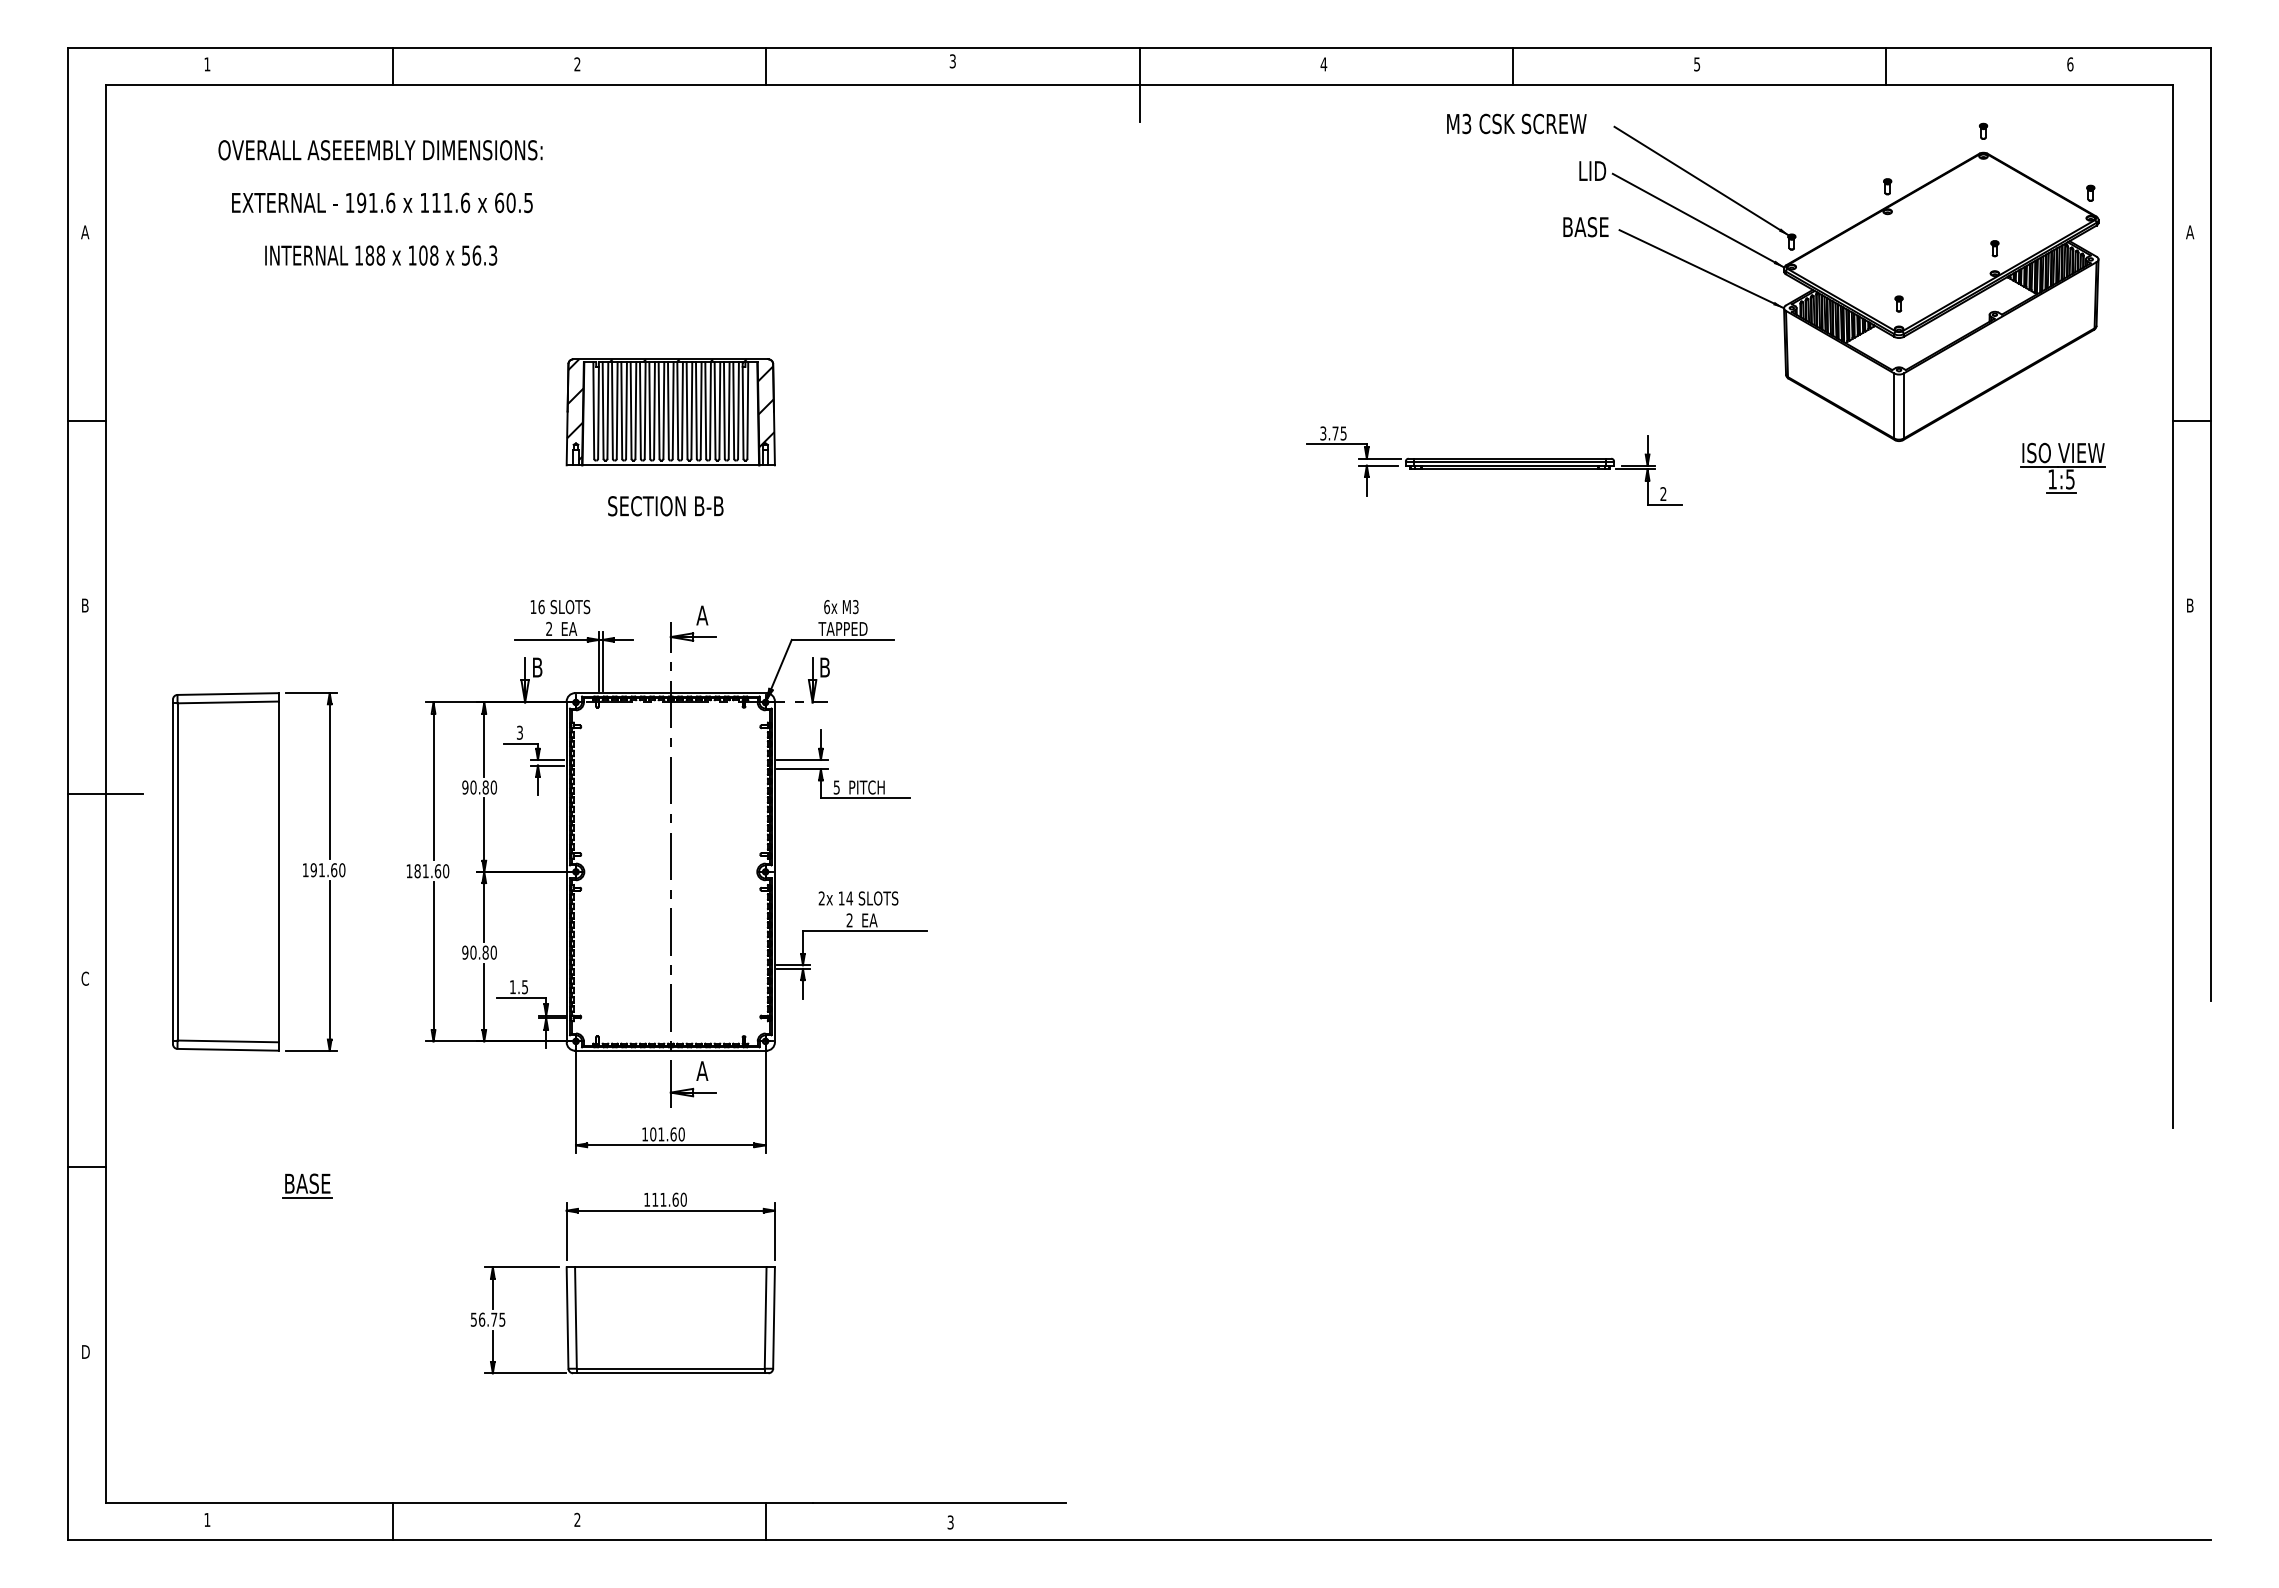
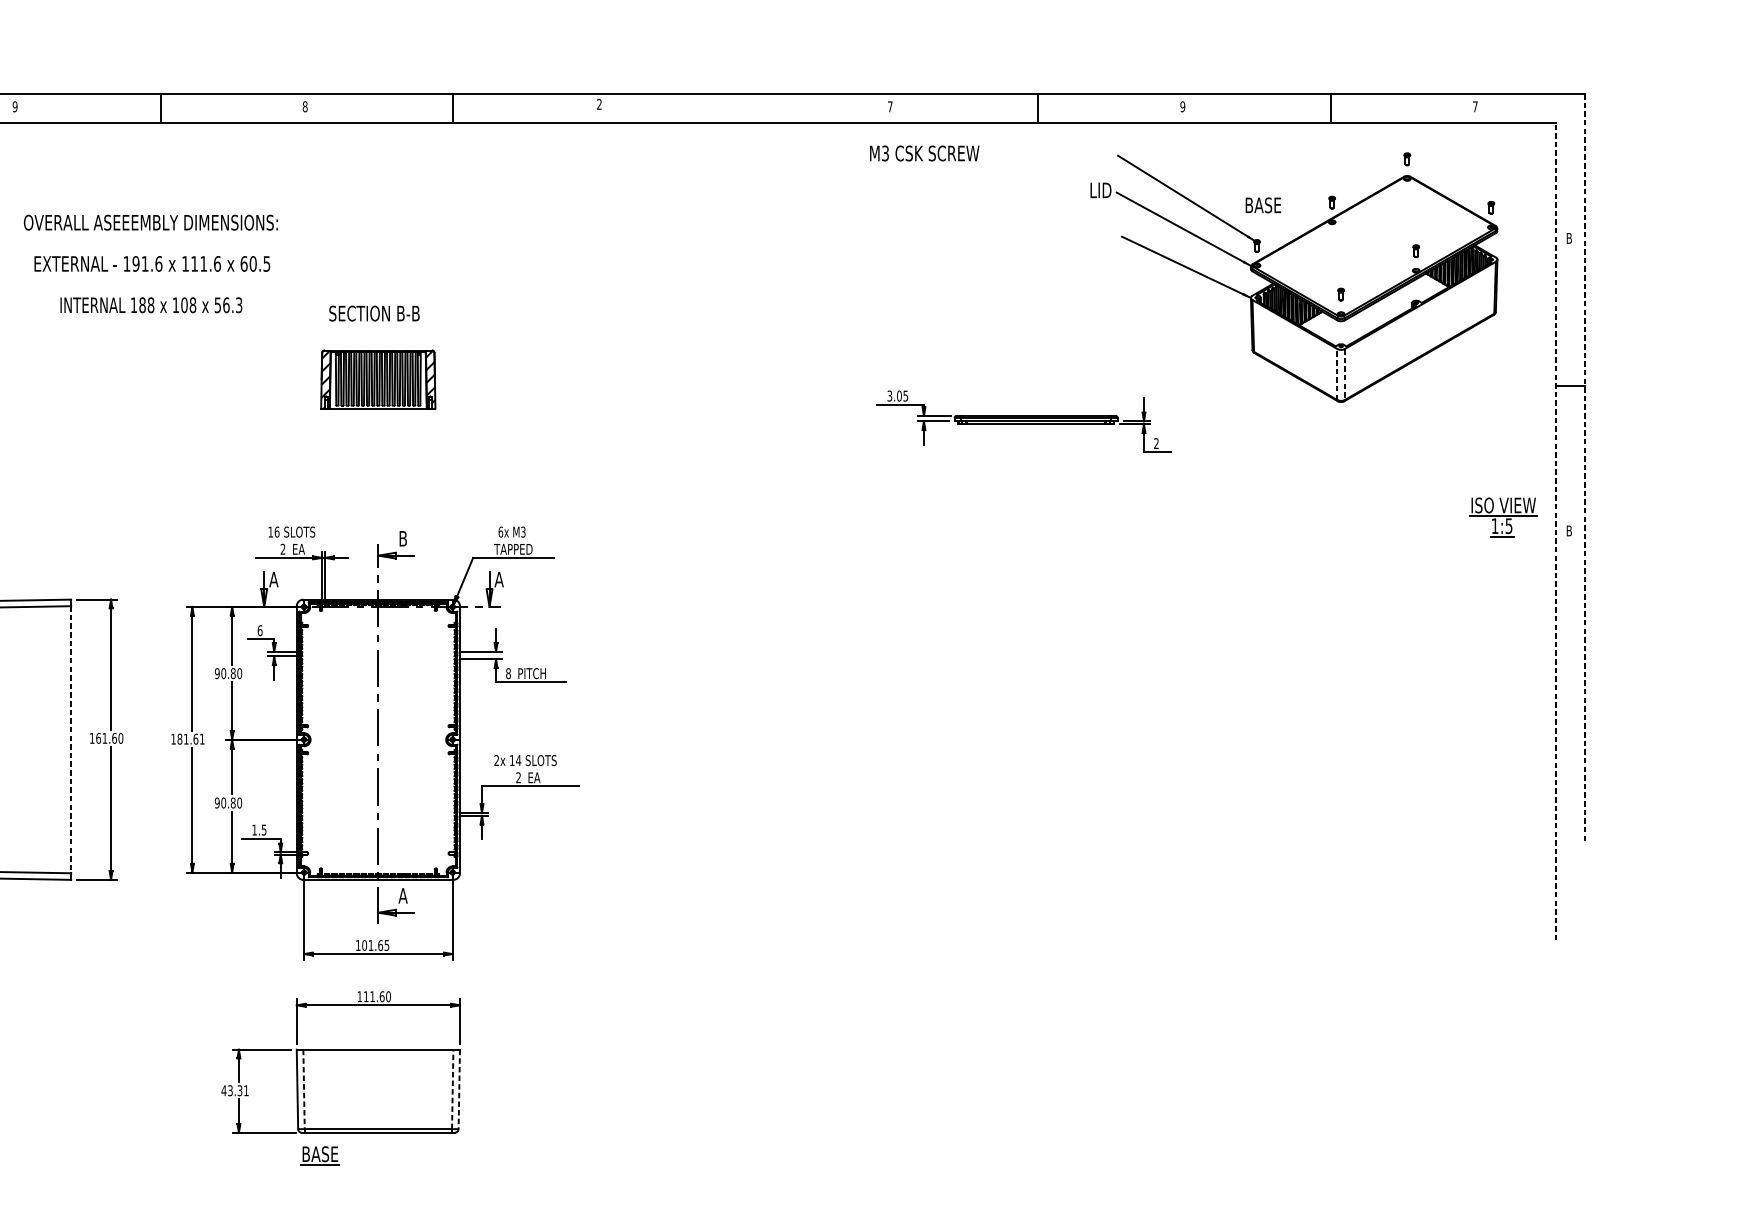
text: (952, 61) -> (599, 104), 3 -> 2
text: (207, 64) -> (15, 106), 1 -> 9
text: (577, 64) -> (305, 106), 2 -> 8
text: (1323, 64) -> (889, 106), 4 -> 7
text: (1697, 64) -> (1183, 106), 5 -> 9
text: (2070, 64) -> (1475, 106), 6 -> 7
line: (1139, 84) -> (745, 122), removed
text: (1516, 123) -> (924, 153), moved
text: (380, 202) -> (150, 263), moved
text: (1585, 227) -> (1263, 205), moved
text: (2190, 232) -> (1569, 238), A -> B
line: (1894, 405) -> (1337, 374), solid -> dashed
line: (1903, 405) -> (1344, 374), solid -> dashed
part: (670, 412) -> (378, 379), size x0.7
text: (1335, 433) -> (899, 396), 3.75 -> 3.05
part: (2062, 467) -> (1502, 516), moved
text: (665, 506) -> (374, 313), moved
line: (2210, 524) -> (1585, 467), solid -> dashed
line: (2173, 606) -> (1556, 531), solid -> dashed
text: (702, 615) -> (403, 538), A -> B
text: (537, 667) -> (273, 579), B -> A
text: (824, 667) -> (498, 579), B -> A
text: (519, 732) -> (259, 630), 3 -> 6
text: (836, 787) -> (508, 673), 5 -> 8
text: (313, 870) -> (98, 738), 191.60 -> 161.60
text: (446, 871) -> (202, 739), 181.60 -> 181.61
line: (278, 872) -> (70, 740), solid -> dashed
text: (681, 1134) -> (386, 945), 101.60 -> 101.65
part: (307, 1185) -> (320, 1155), moved
line: (575, 1318) -> (303, 1089), solid -> dashed
line: (765, 1318) -> (452, 1089), solid -> dashed
line: (774, 1318) -> (459, 1089), solid -> dashed
text: (487, 1319) -> (234, 1090), 56.75 -> 43.31

